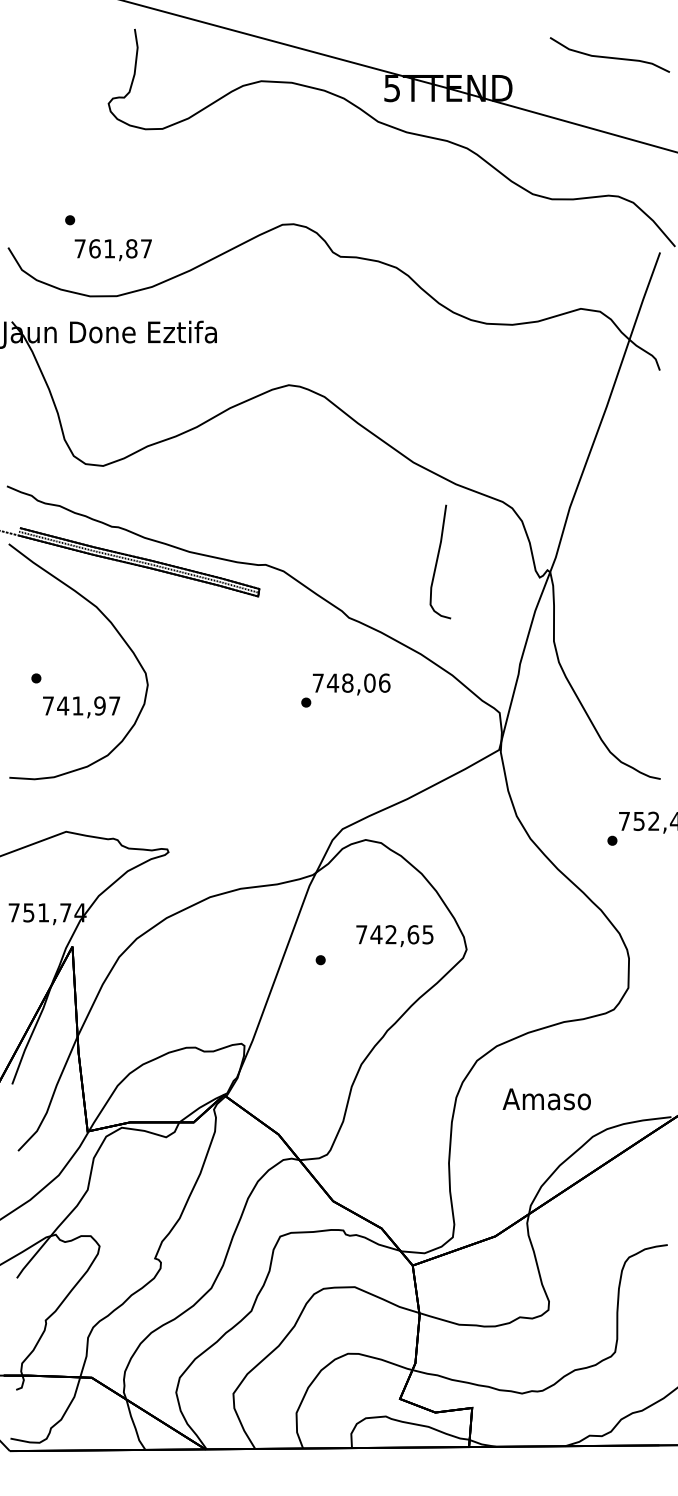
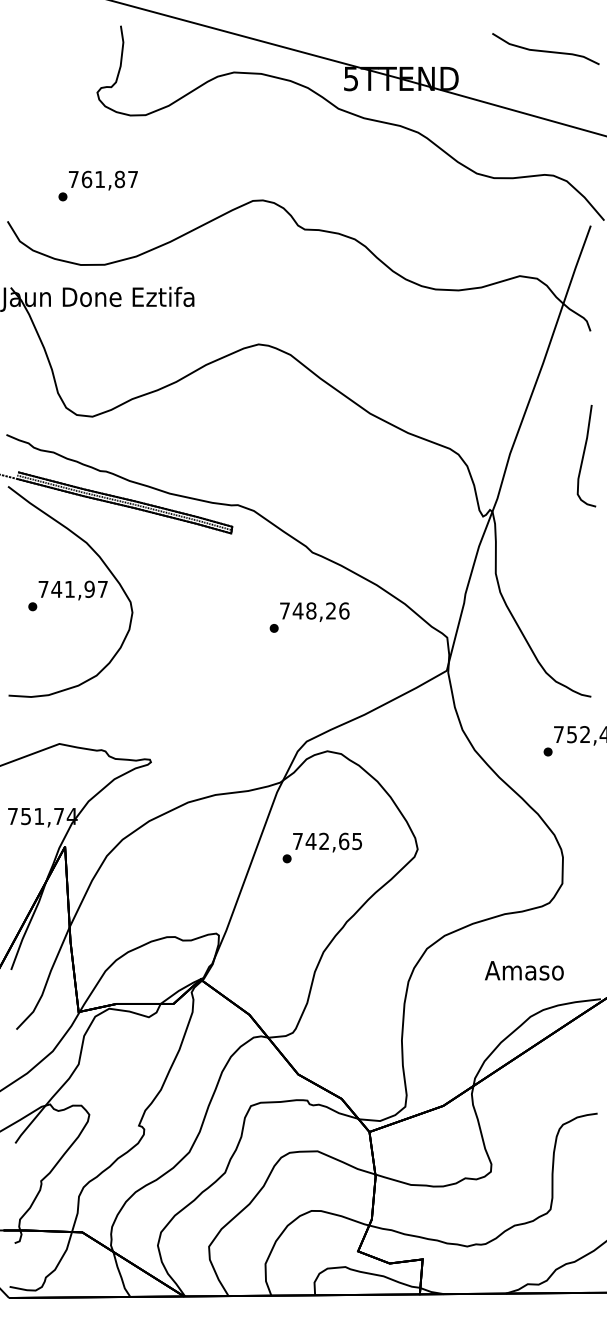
text: (112, 250) -> (102, 180), moved
curve: (438, 559) -> (584, 453), moved
text: (369, 682) -> (330, 610), 748,06 -> 748,26
text: (81, 707) -> (73, 590), moved
text: (394, 936) -> (327, 842), moved
text: (546, 1099) -> (524, 970), moved

